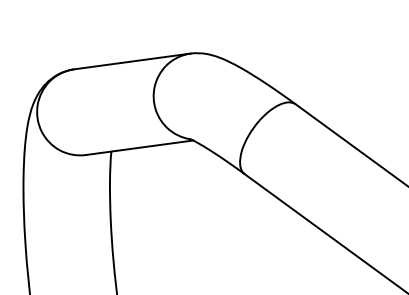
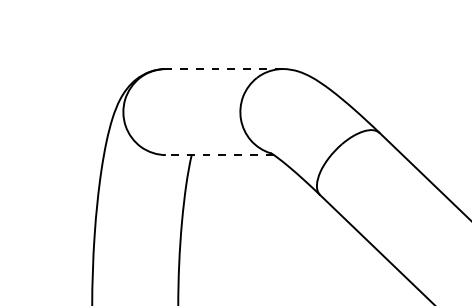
line: (131, 62) -> (223, 69), solid -> dashed
line: (139, 148) -> (219, 155), solid -> dashed

